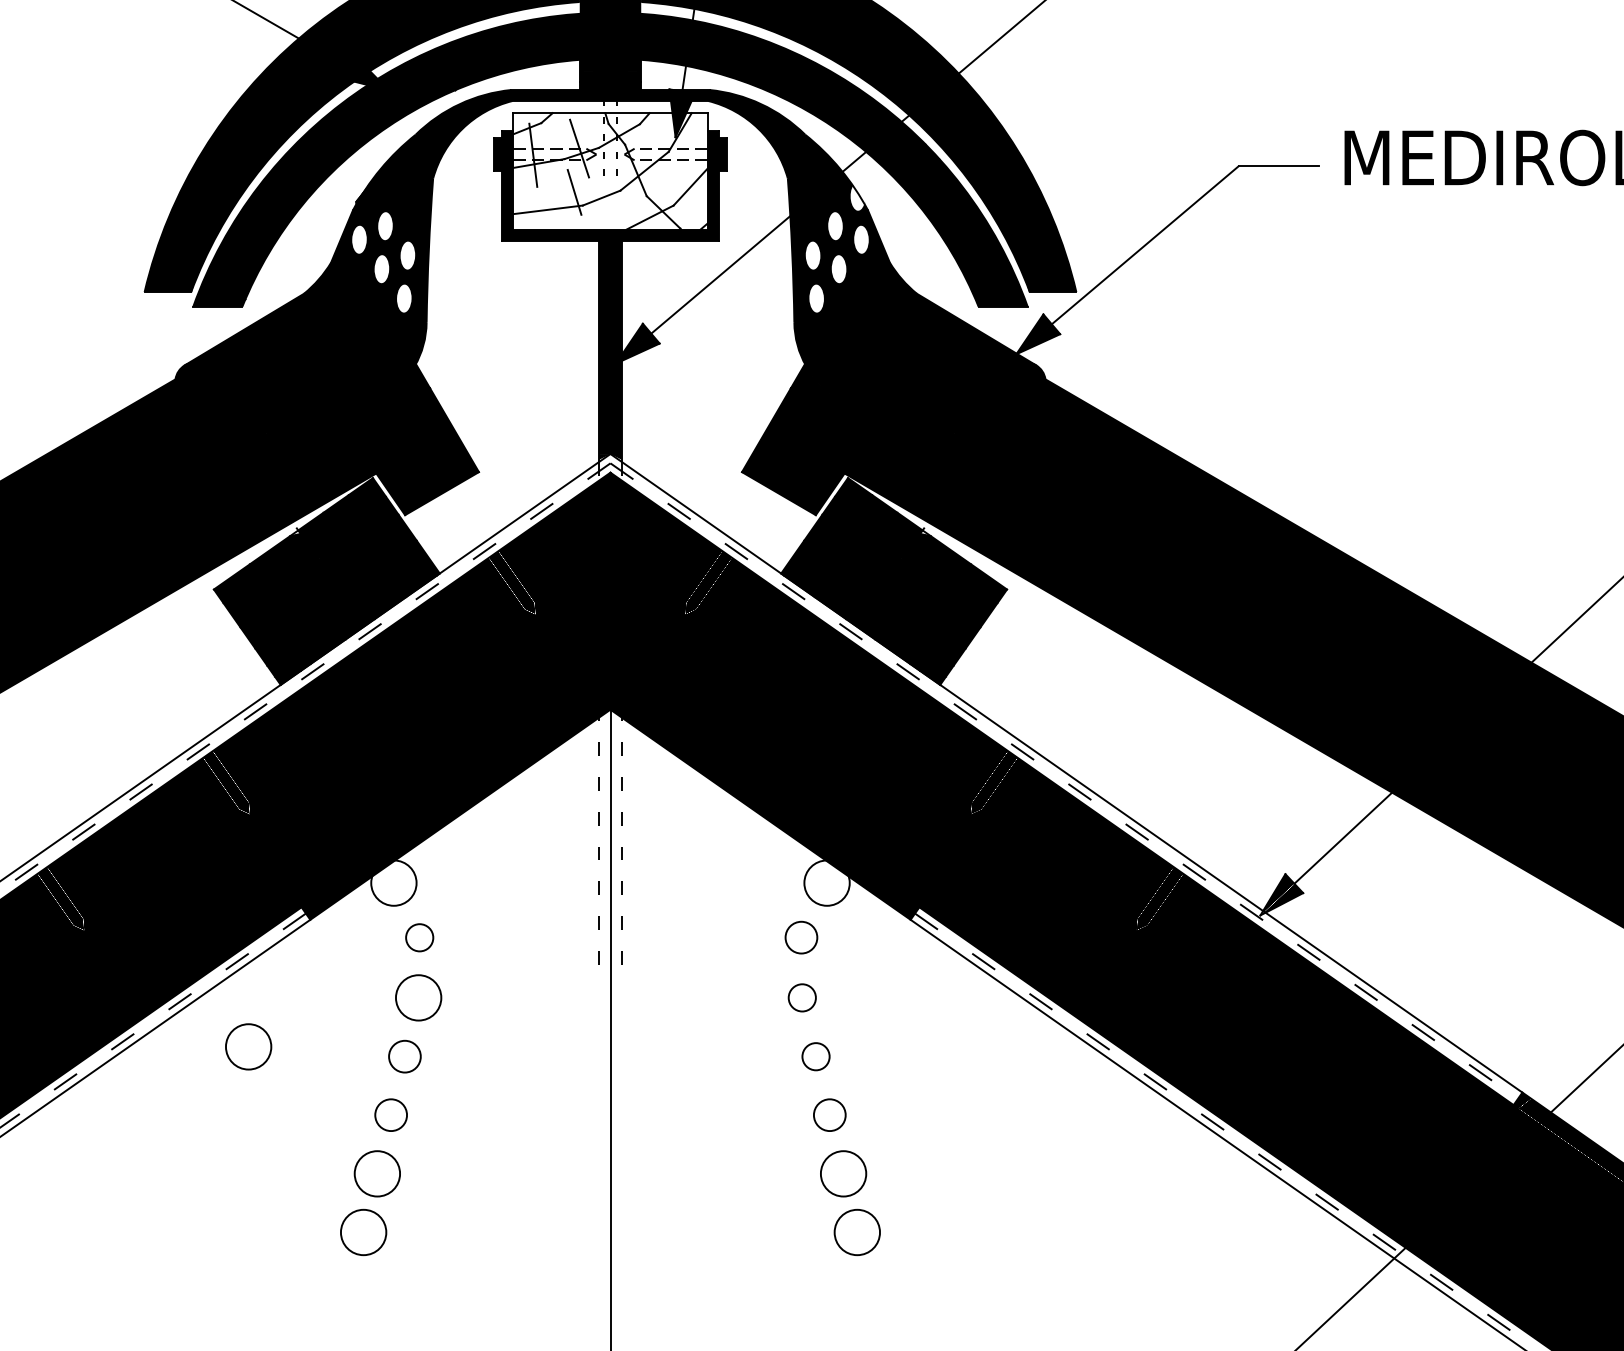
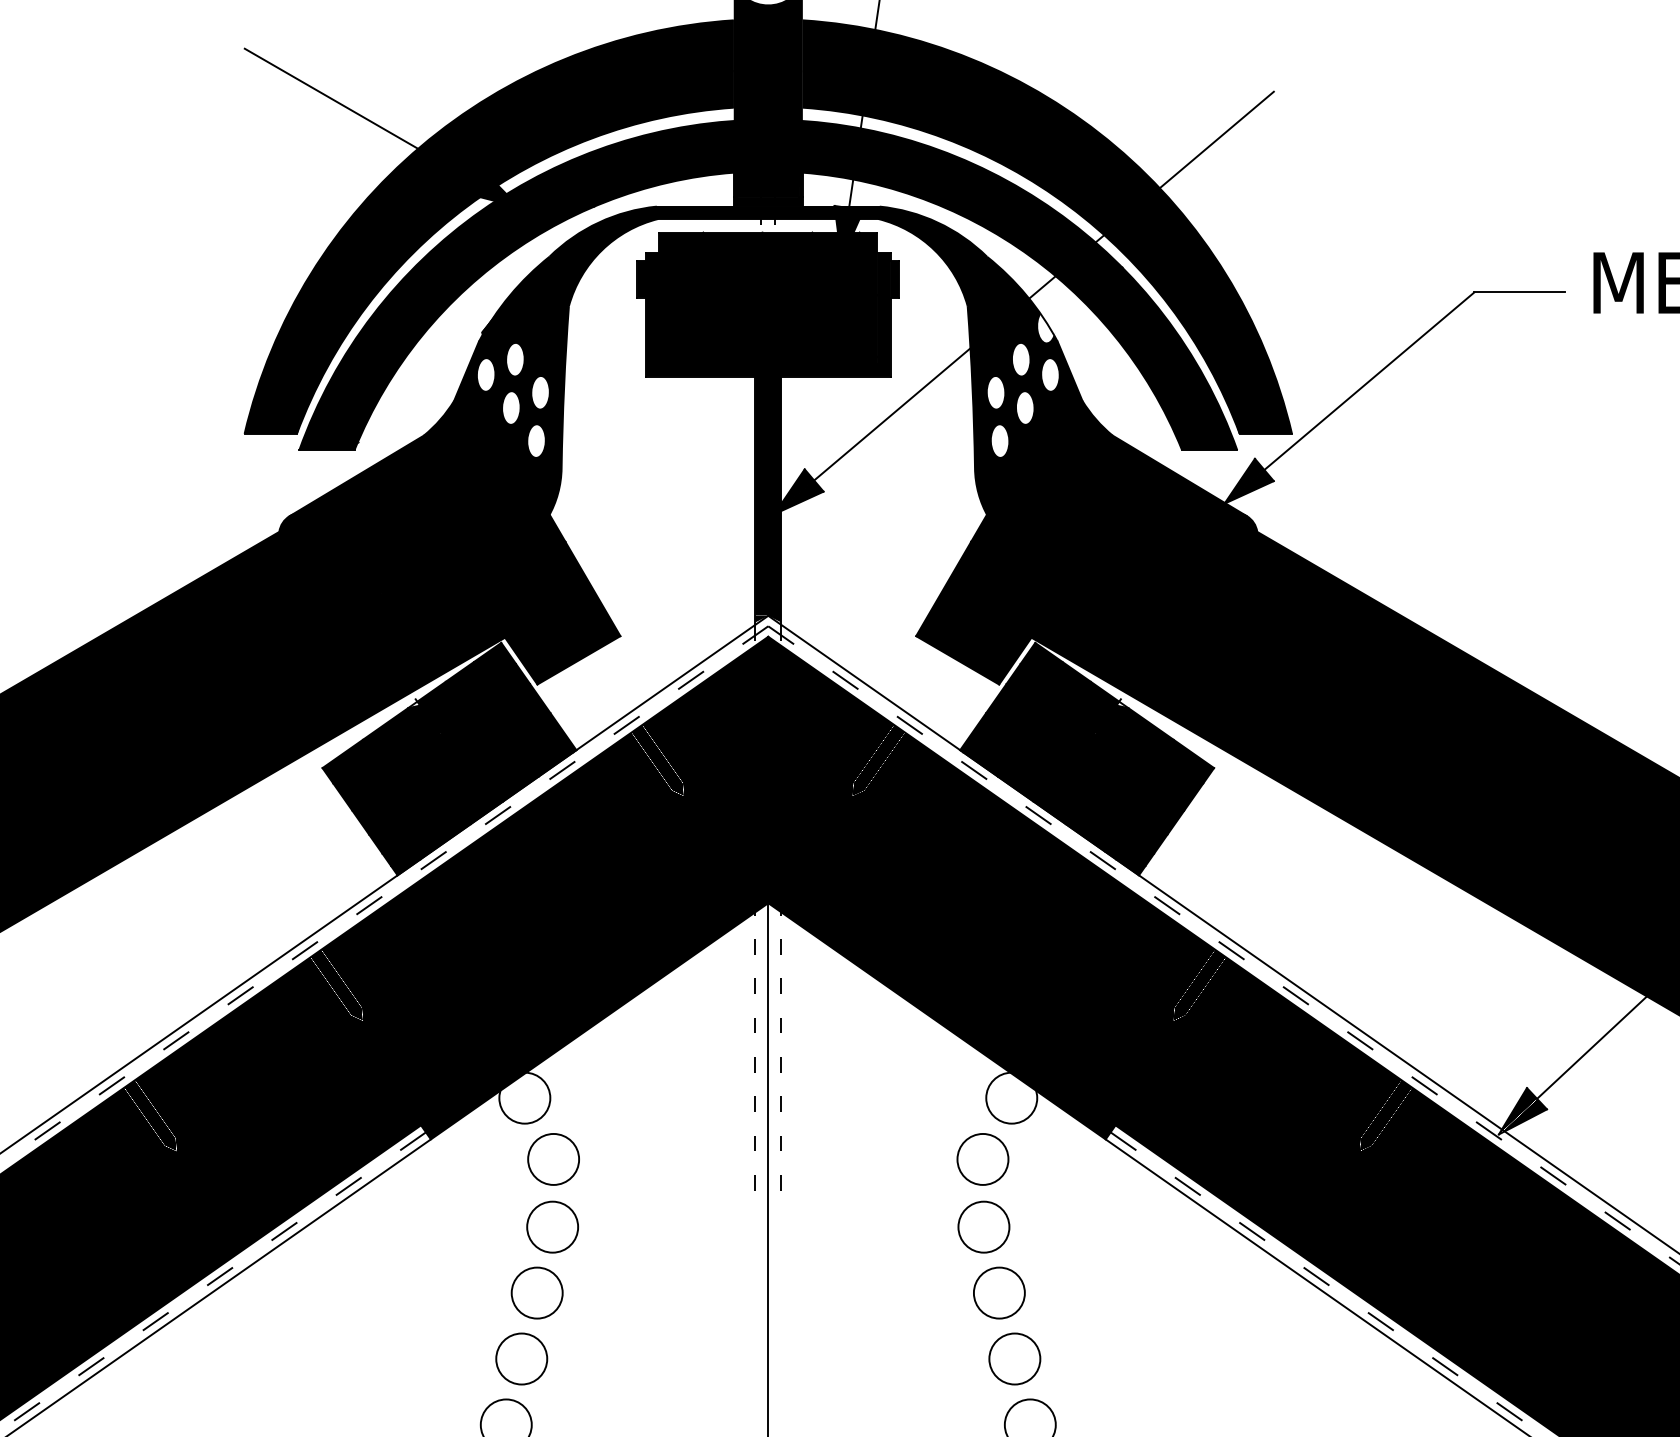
fill: (610, 171) -> (768, 298), added
circle: (419, 937) -> (553, 1159), size x1.67
circle: (801, 937) -> (983, 1159), size x1.43
circle: (802, 997) -> (984, 1226), size x1.67
circle: (248, 1046) -> (361, 1281), removed
circle: (404, 1056) -> (536, 1293), size x1.43
circle: (815, 1056) -> (998, 1293), size x1.67
circle: (390, 1114) -> (521, 1358), size x1.43
circle: (829, 1114) -> (1014, 1358), size x1.43

